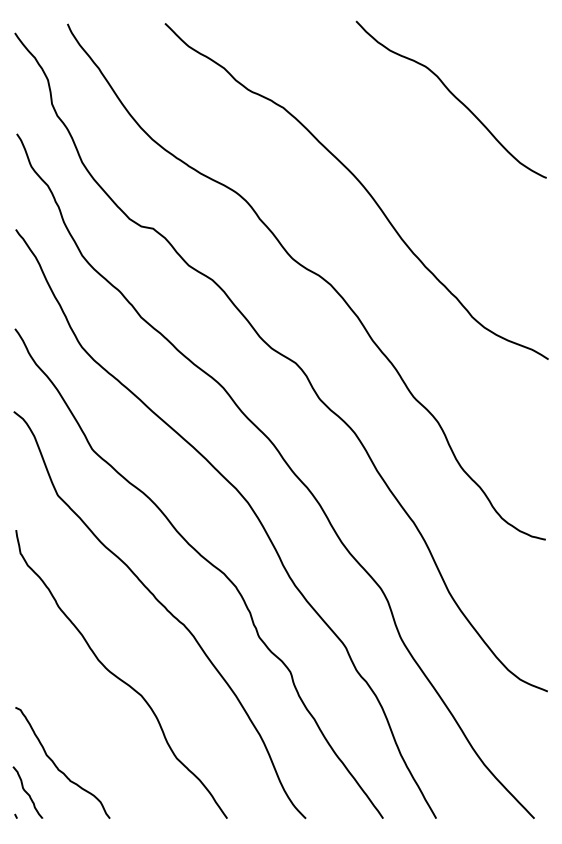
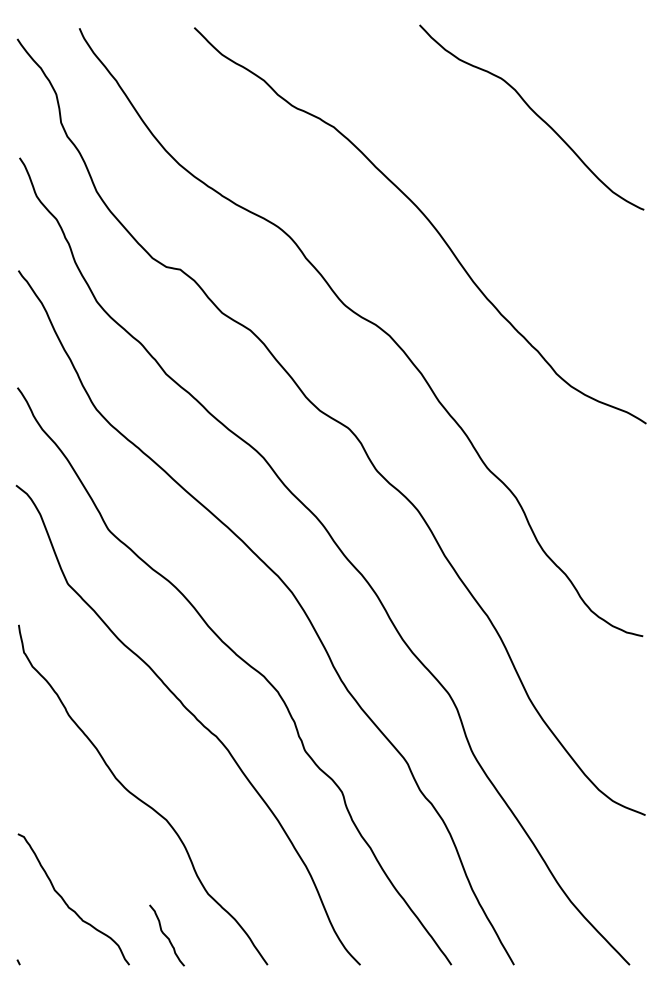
curve: (27, 792) -> (166, 935), moved

